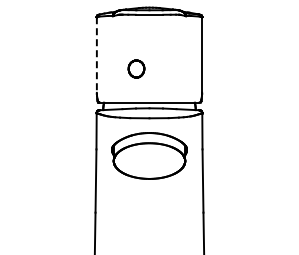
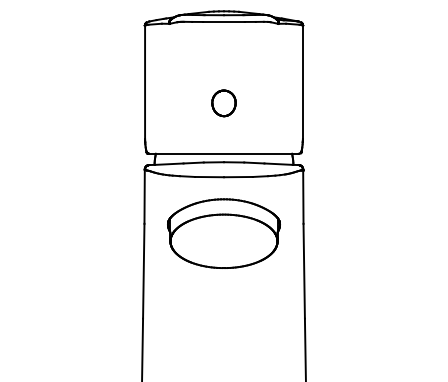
line: (96, 55) -> (144, 83), dashed -> solid
part: (136, 68) -> (224, 102), moved

